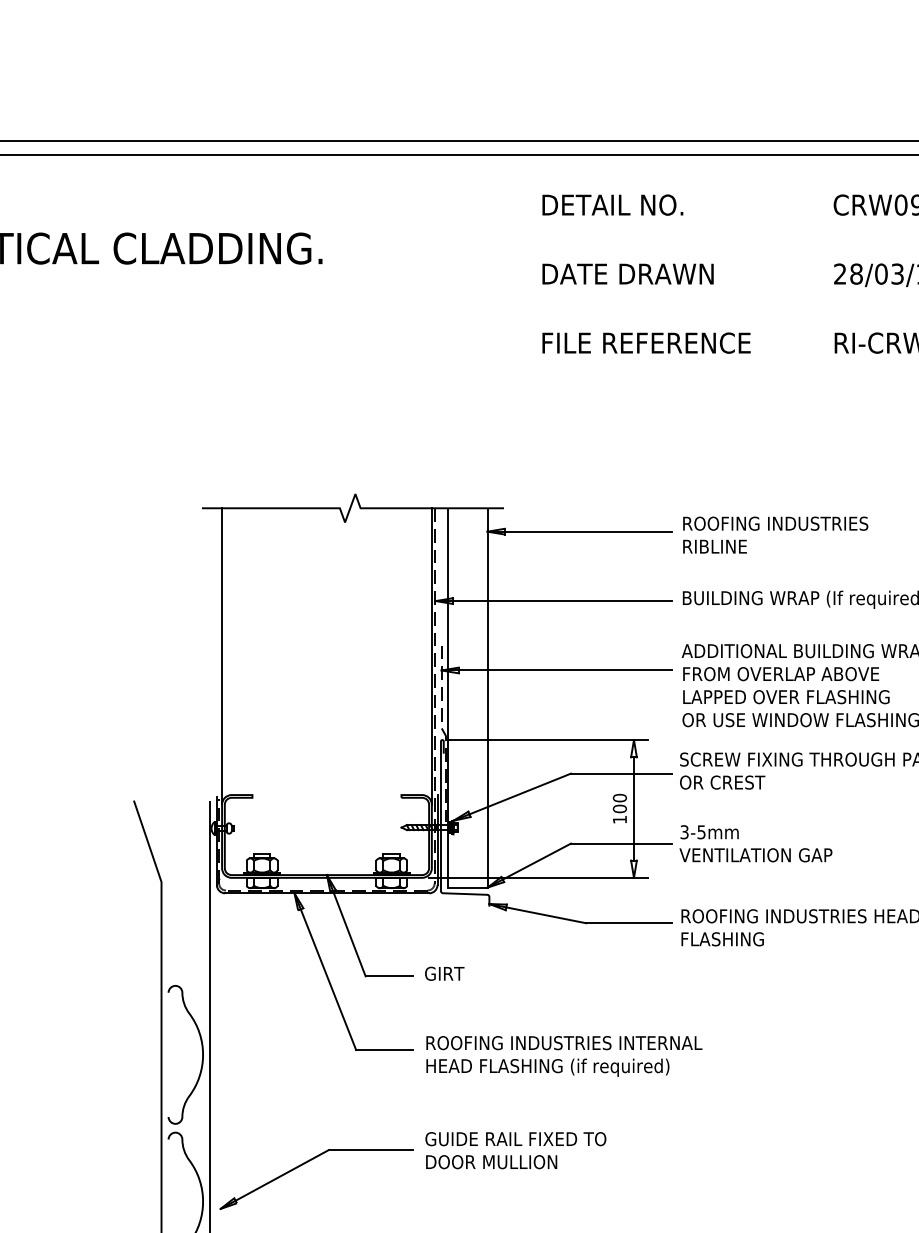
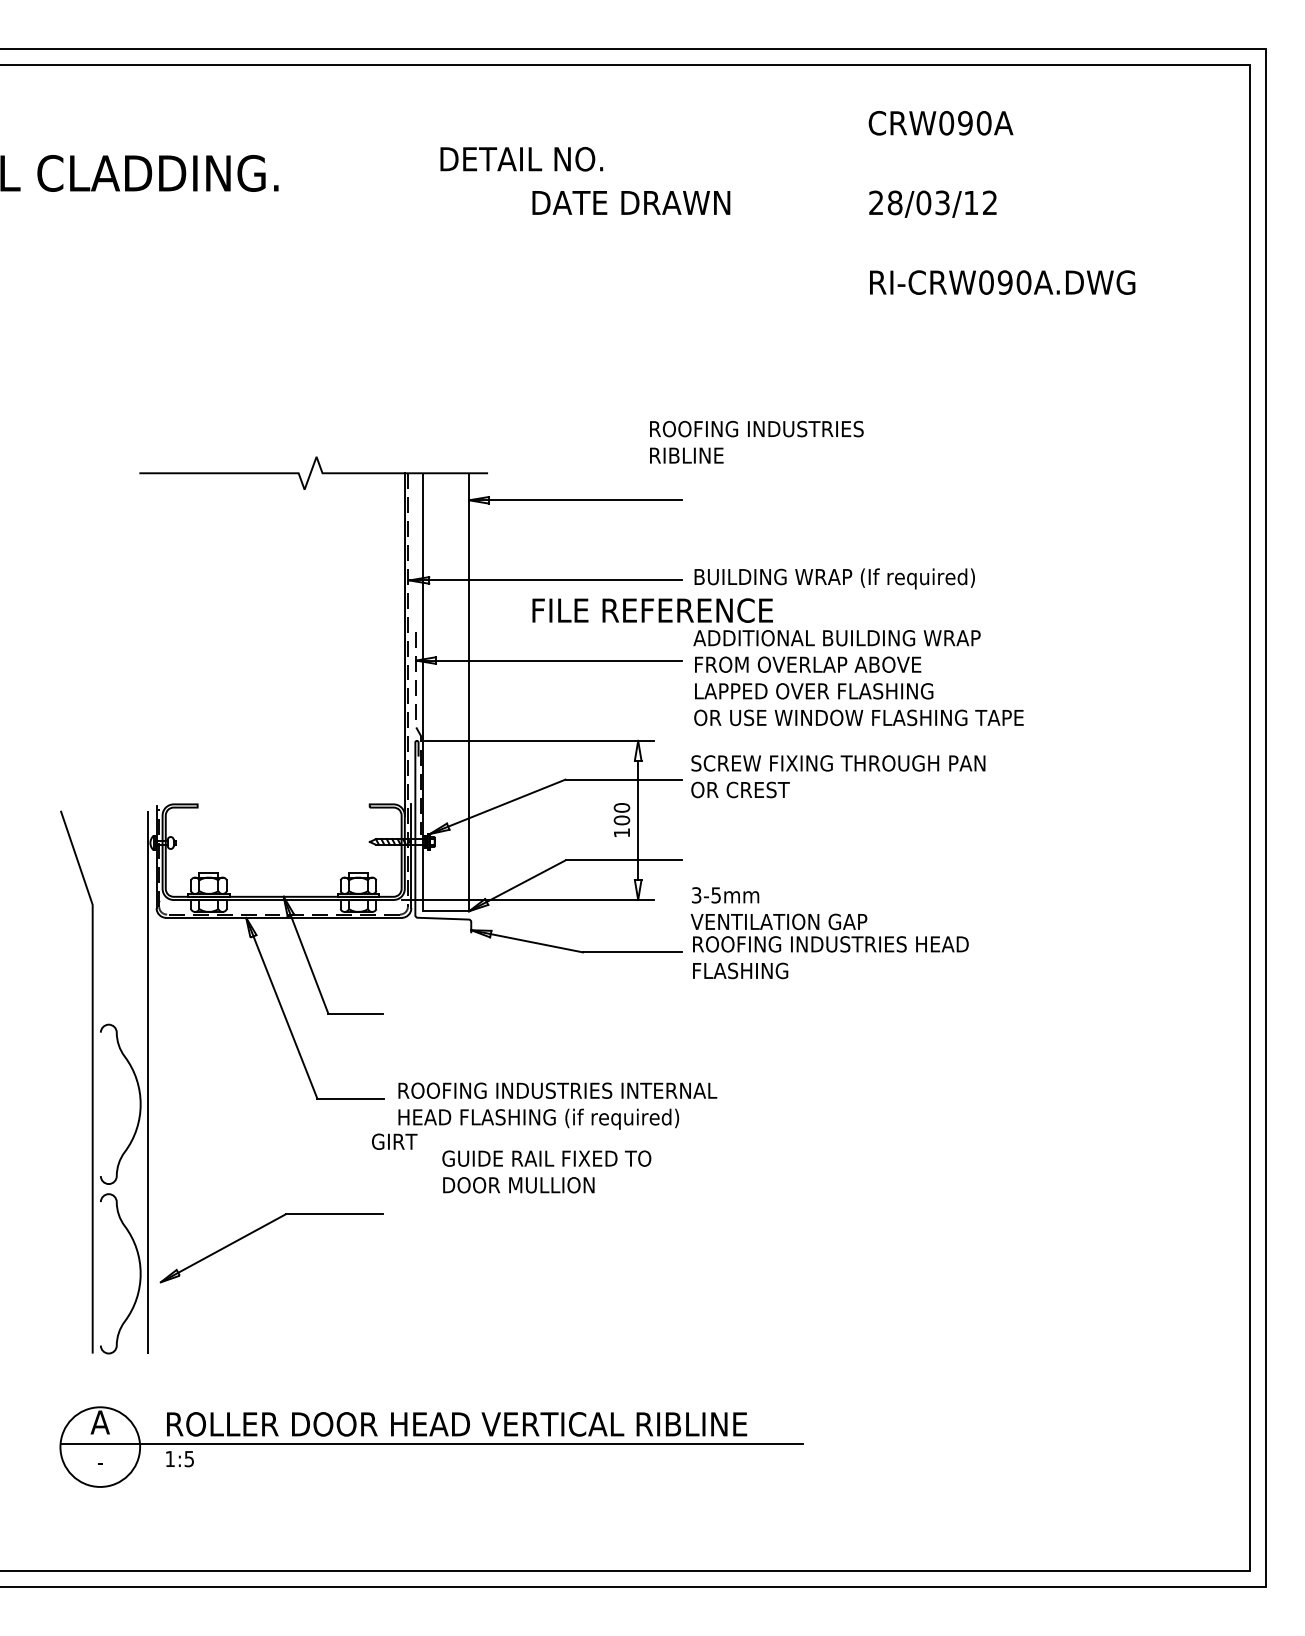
text: (612, 205) -> (521, 159), moved
text: (646, 343) -> (652, 610), moved
text: (775, 534) -> (756, 441), moved
line: (221, 656) -> (162, 644), removed
text: (755, 843) -> (778, 908), moved
text: (444, 973) -> (394, 1141), moved
text: (515, 1150) -> (546, 1171), moved

